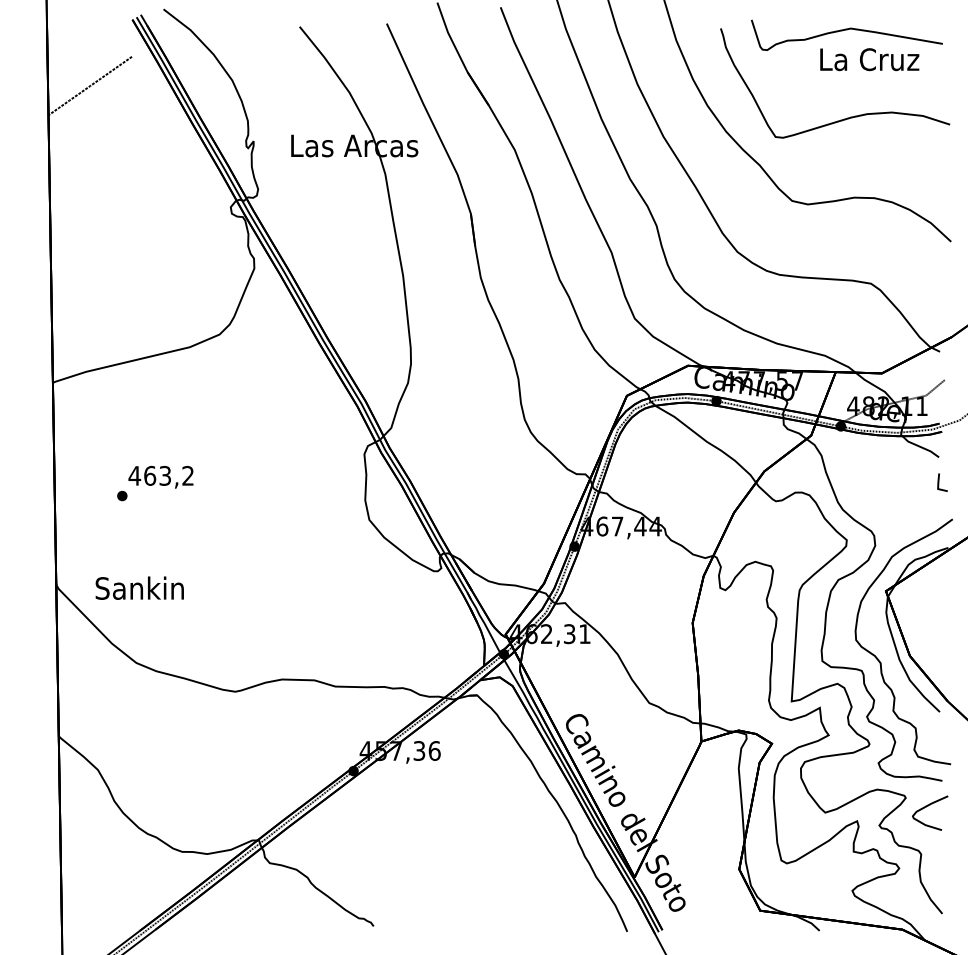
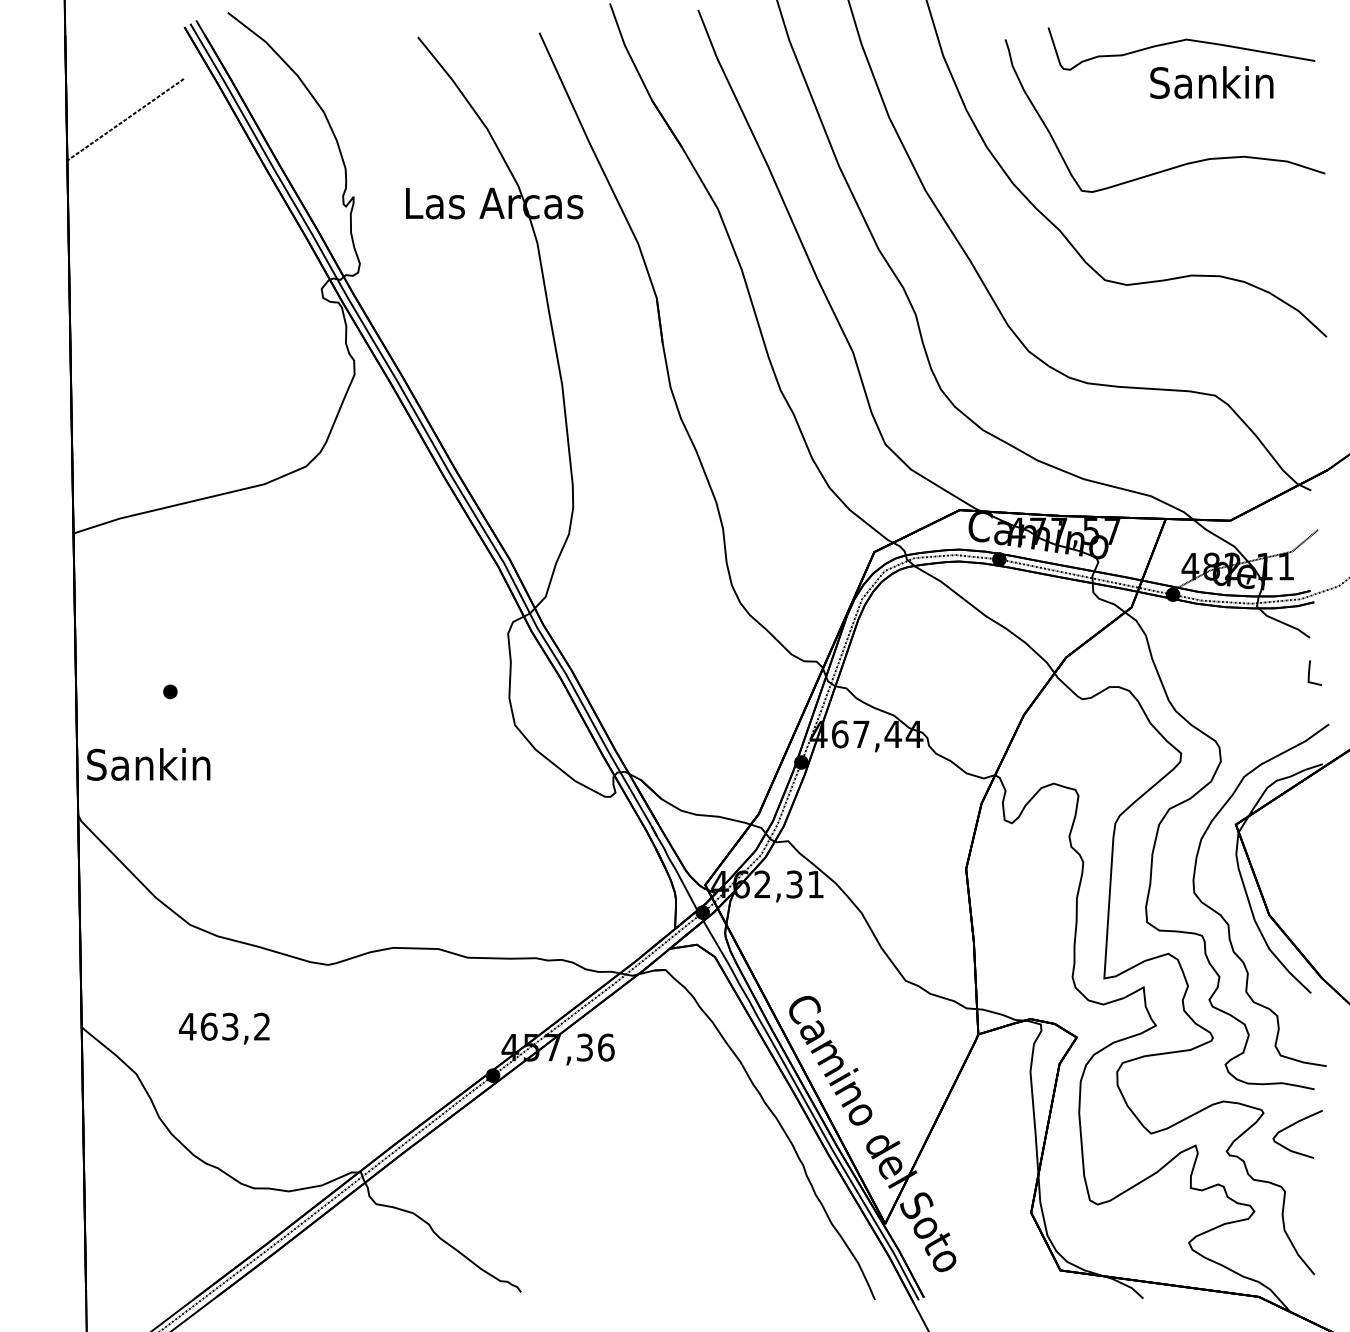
text: (869, 59) -> (1213, 82), La Cruz -> Sankin
text: (160, 477) -> (223, 1028), moved
text: (139, 588) -> (148, 764), moved

